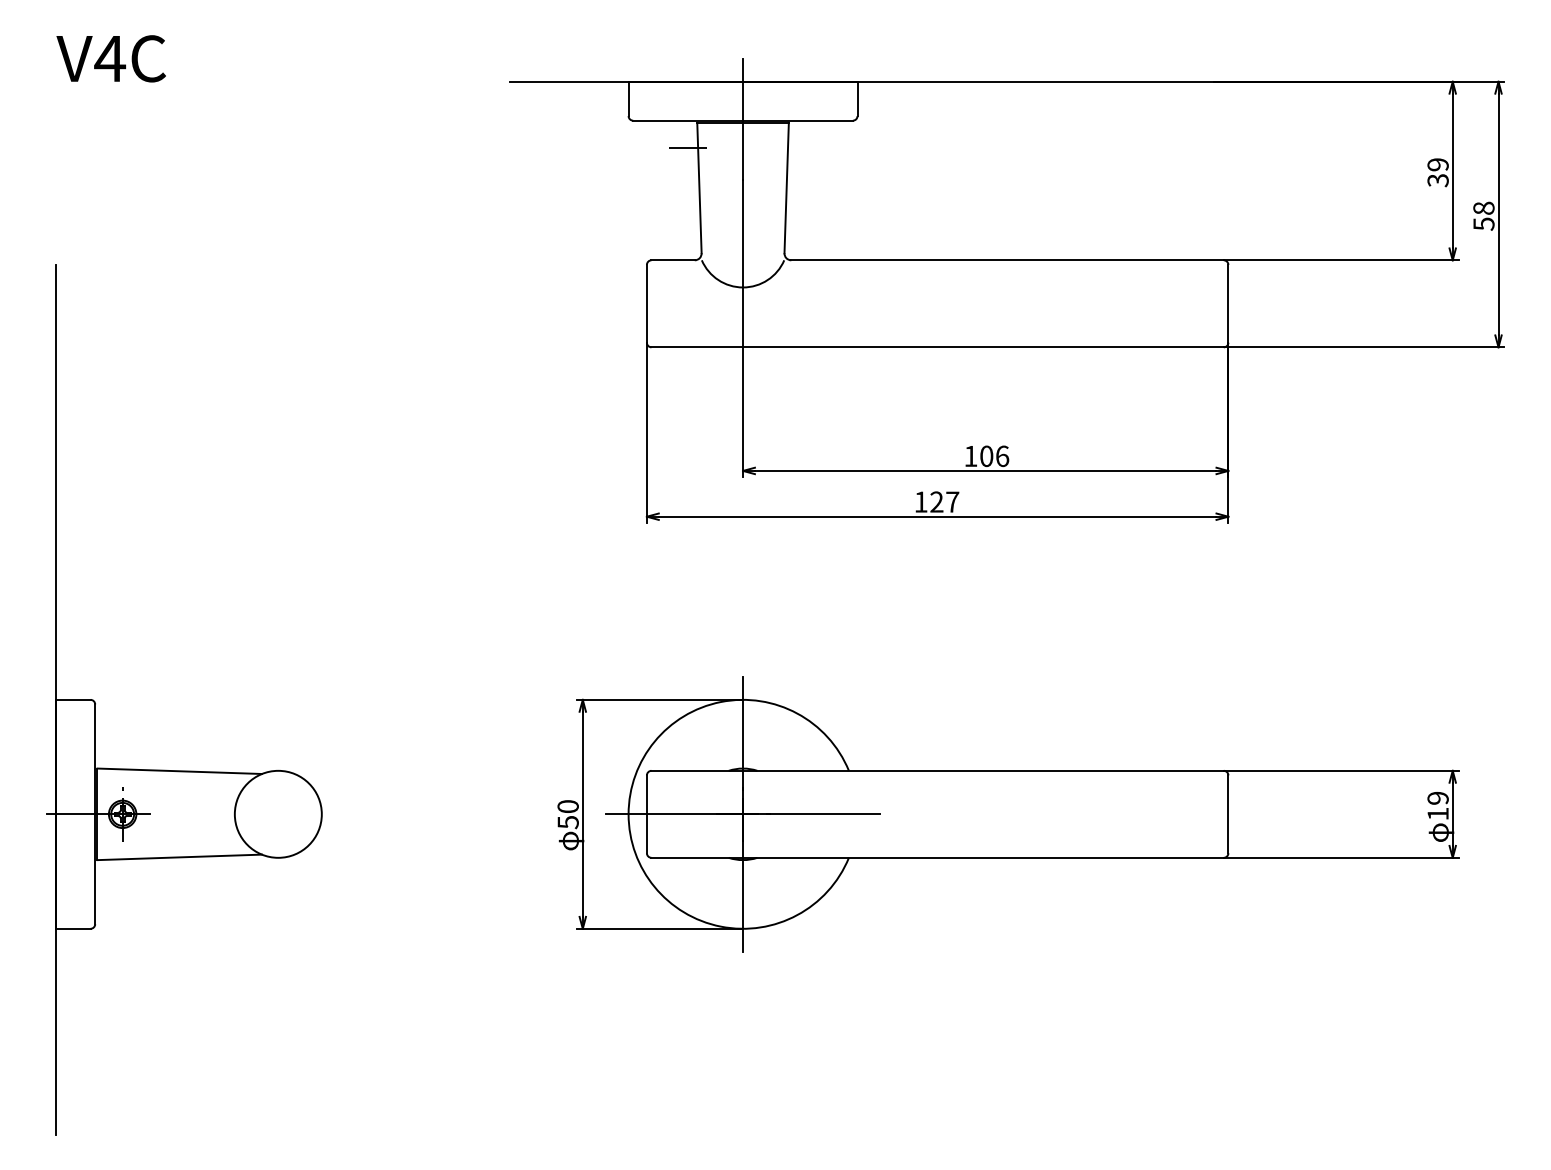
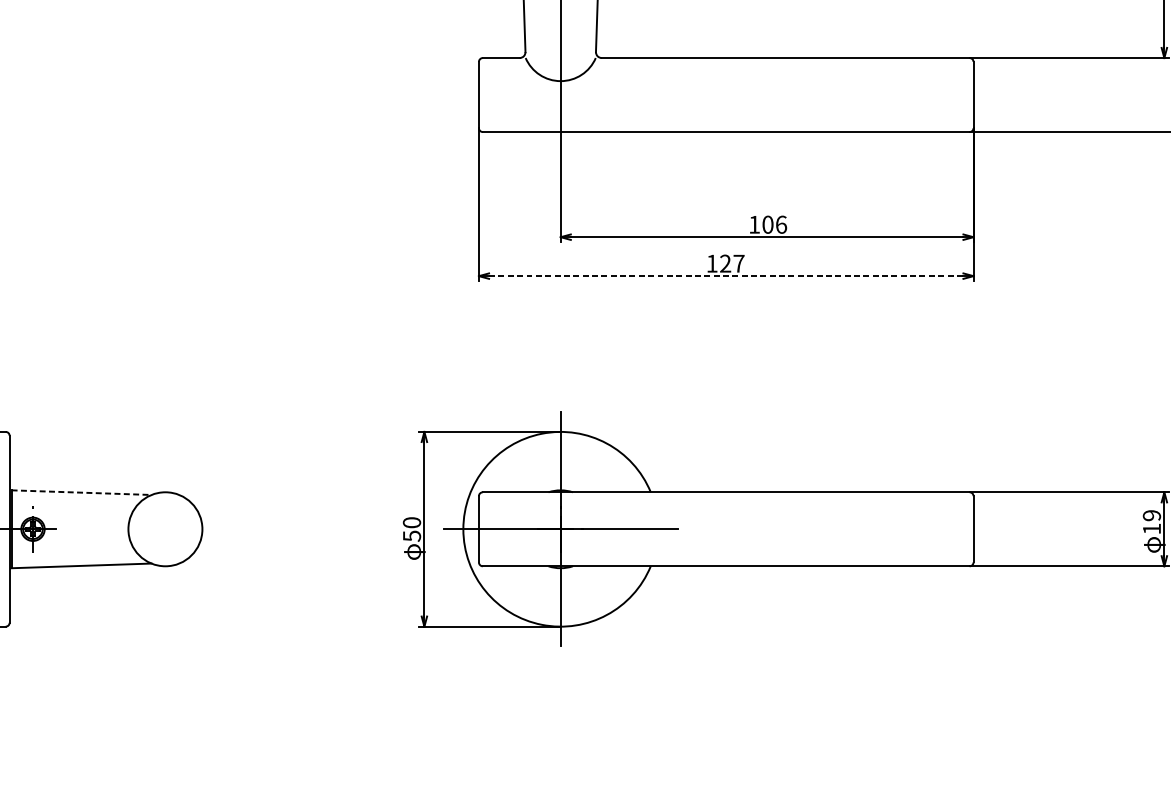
line: (937, 516) -> (726, 275), solid -> dashed
line: (180, 771) -> (82, 492), solid -> dashed

